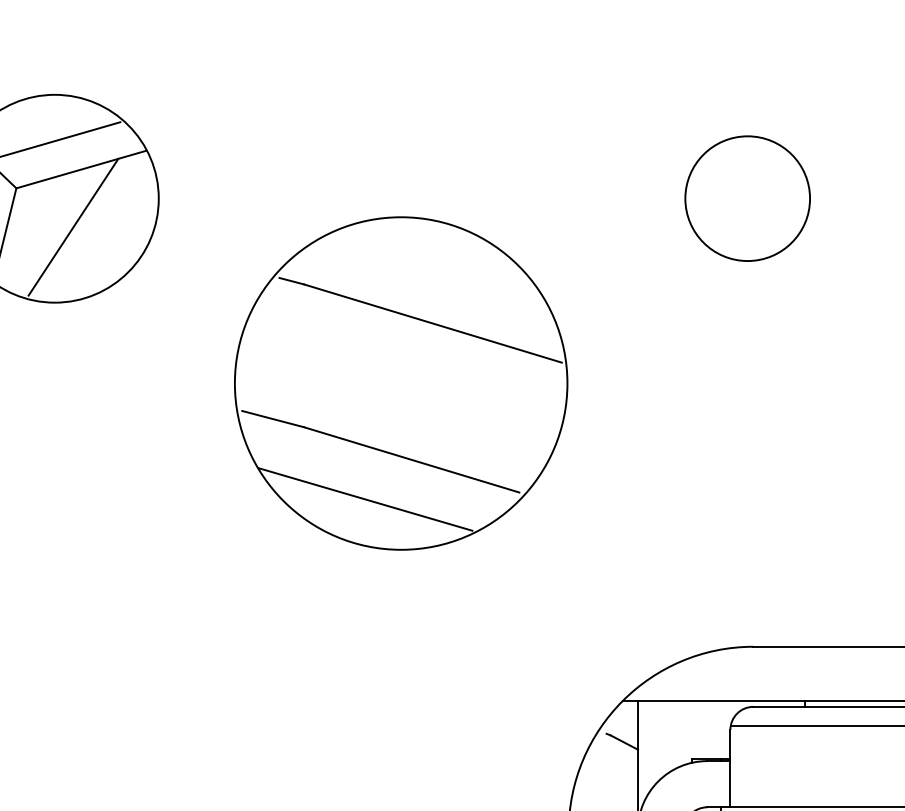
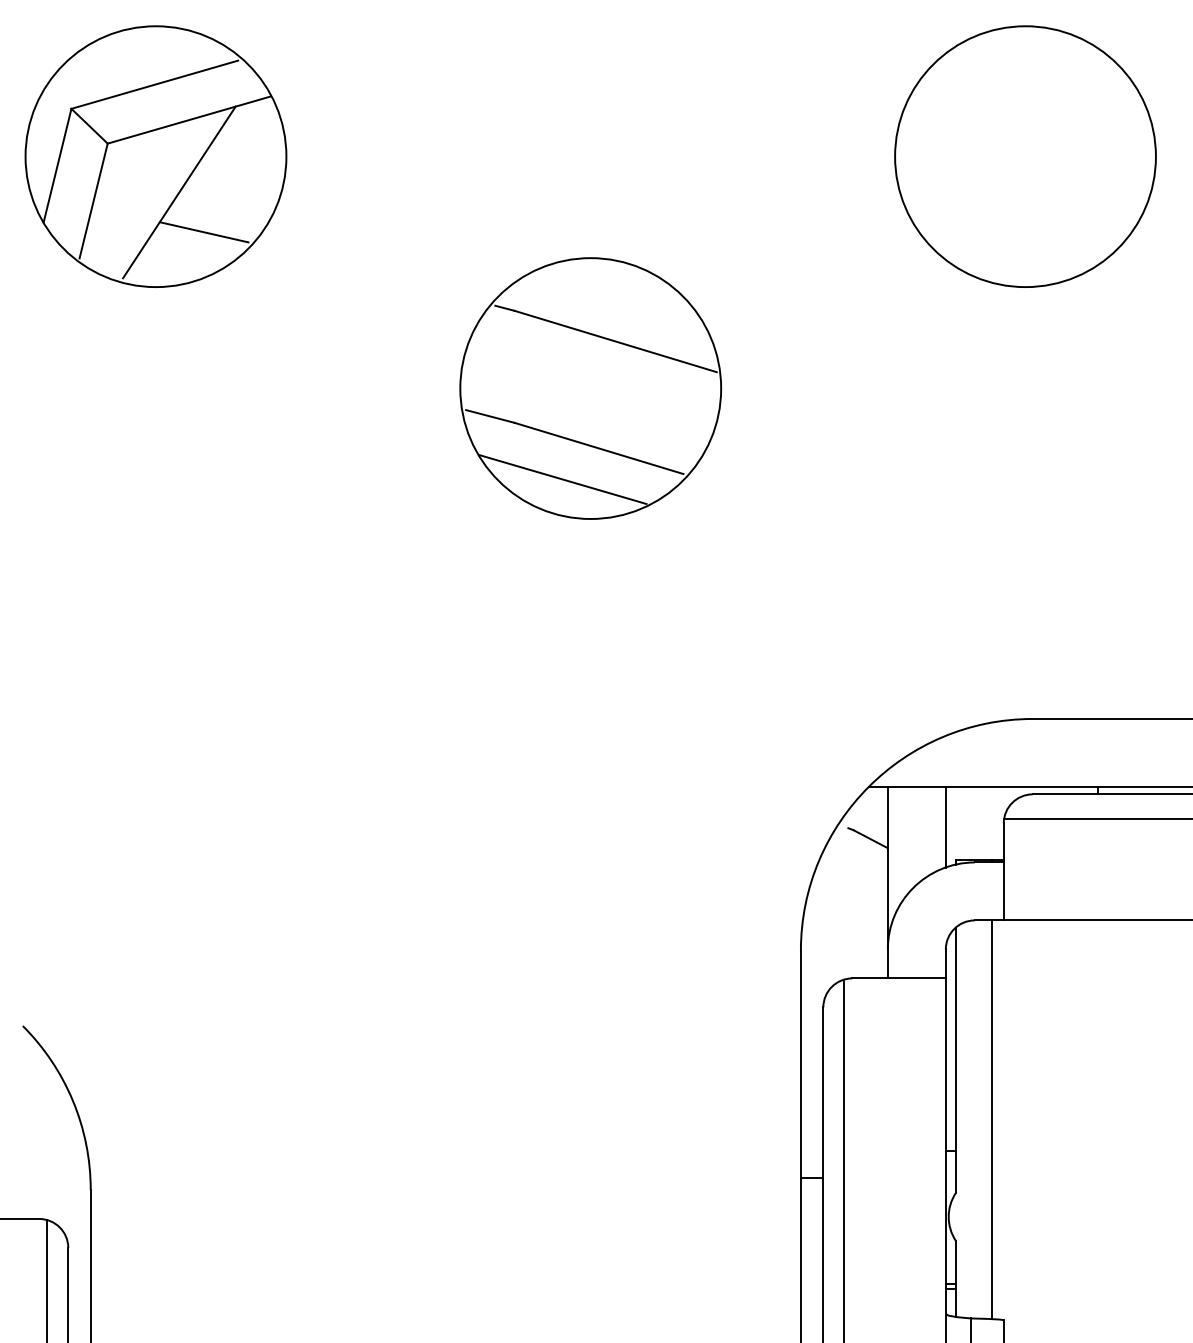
circle: (747, 198) -> (1025, 156), size x1.67
line: (92, 259) -> (203, 232), added
part: (401, 383) -> (590, 388), size x0.62
line: (683, 733) -> (945, 827), added

